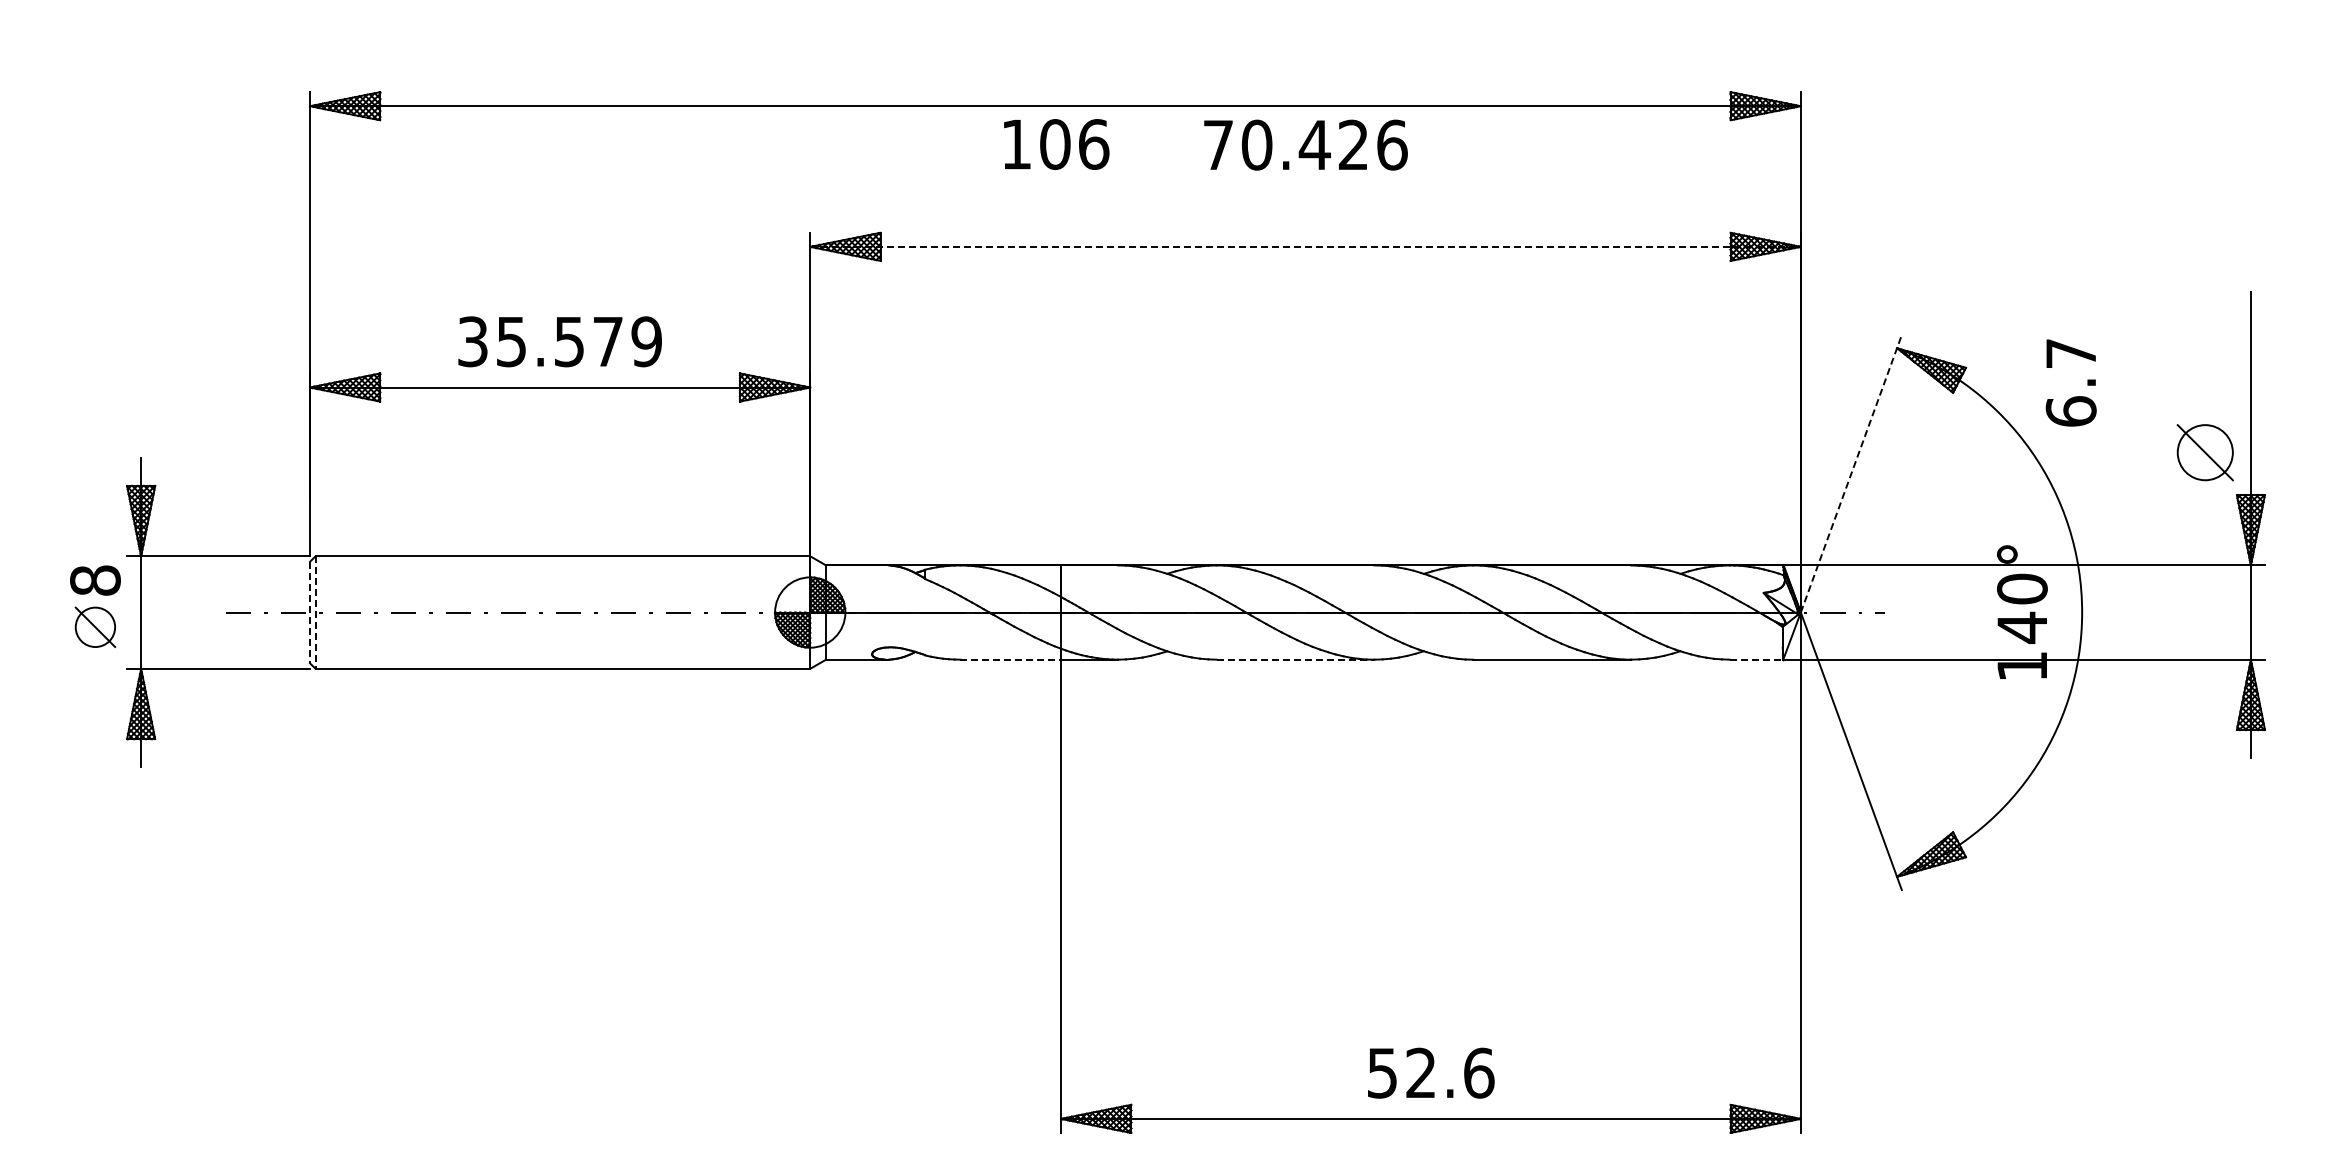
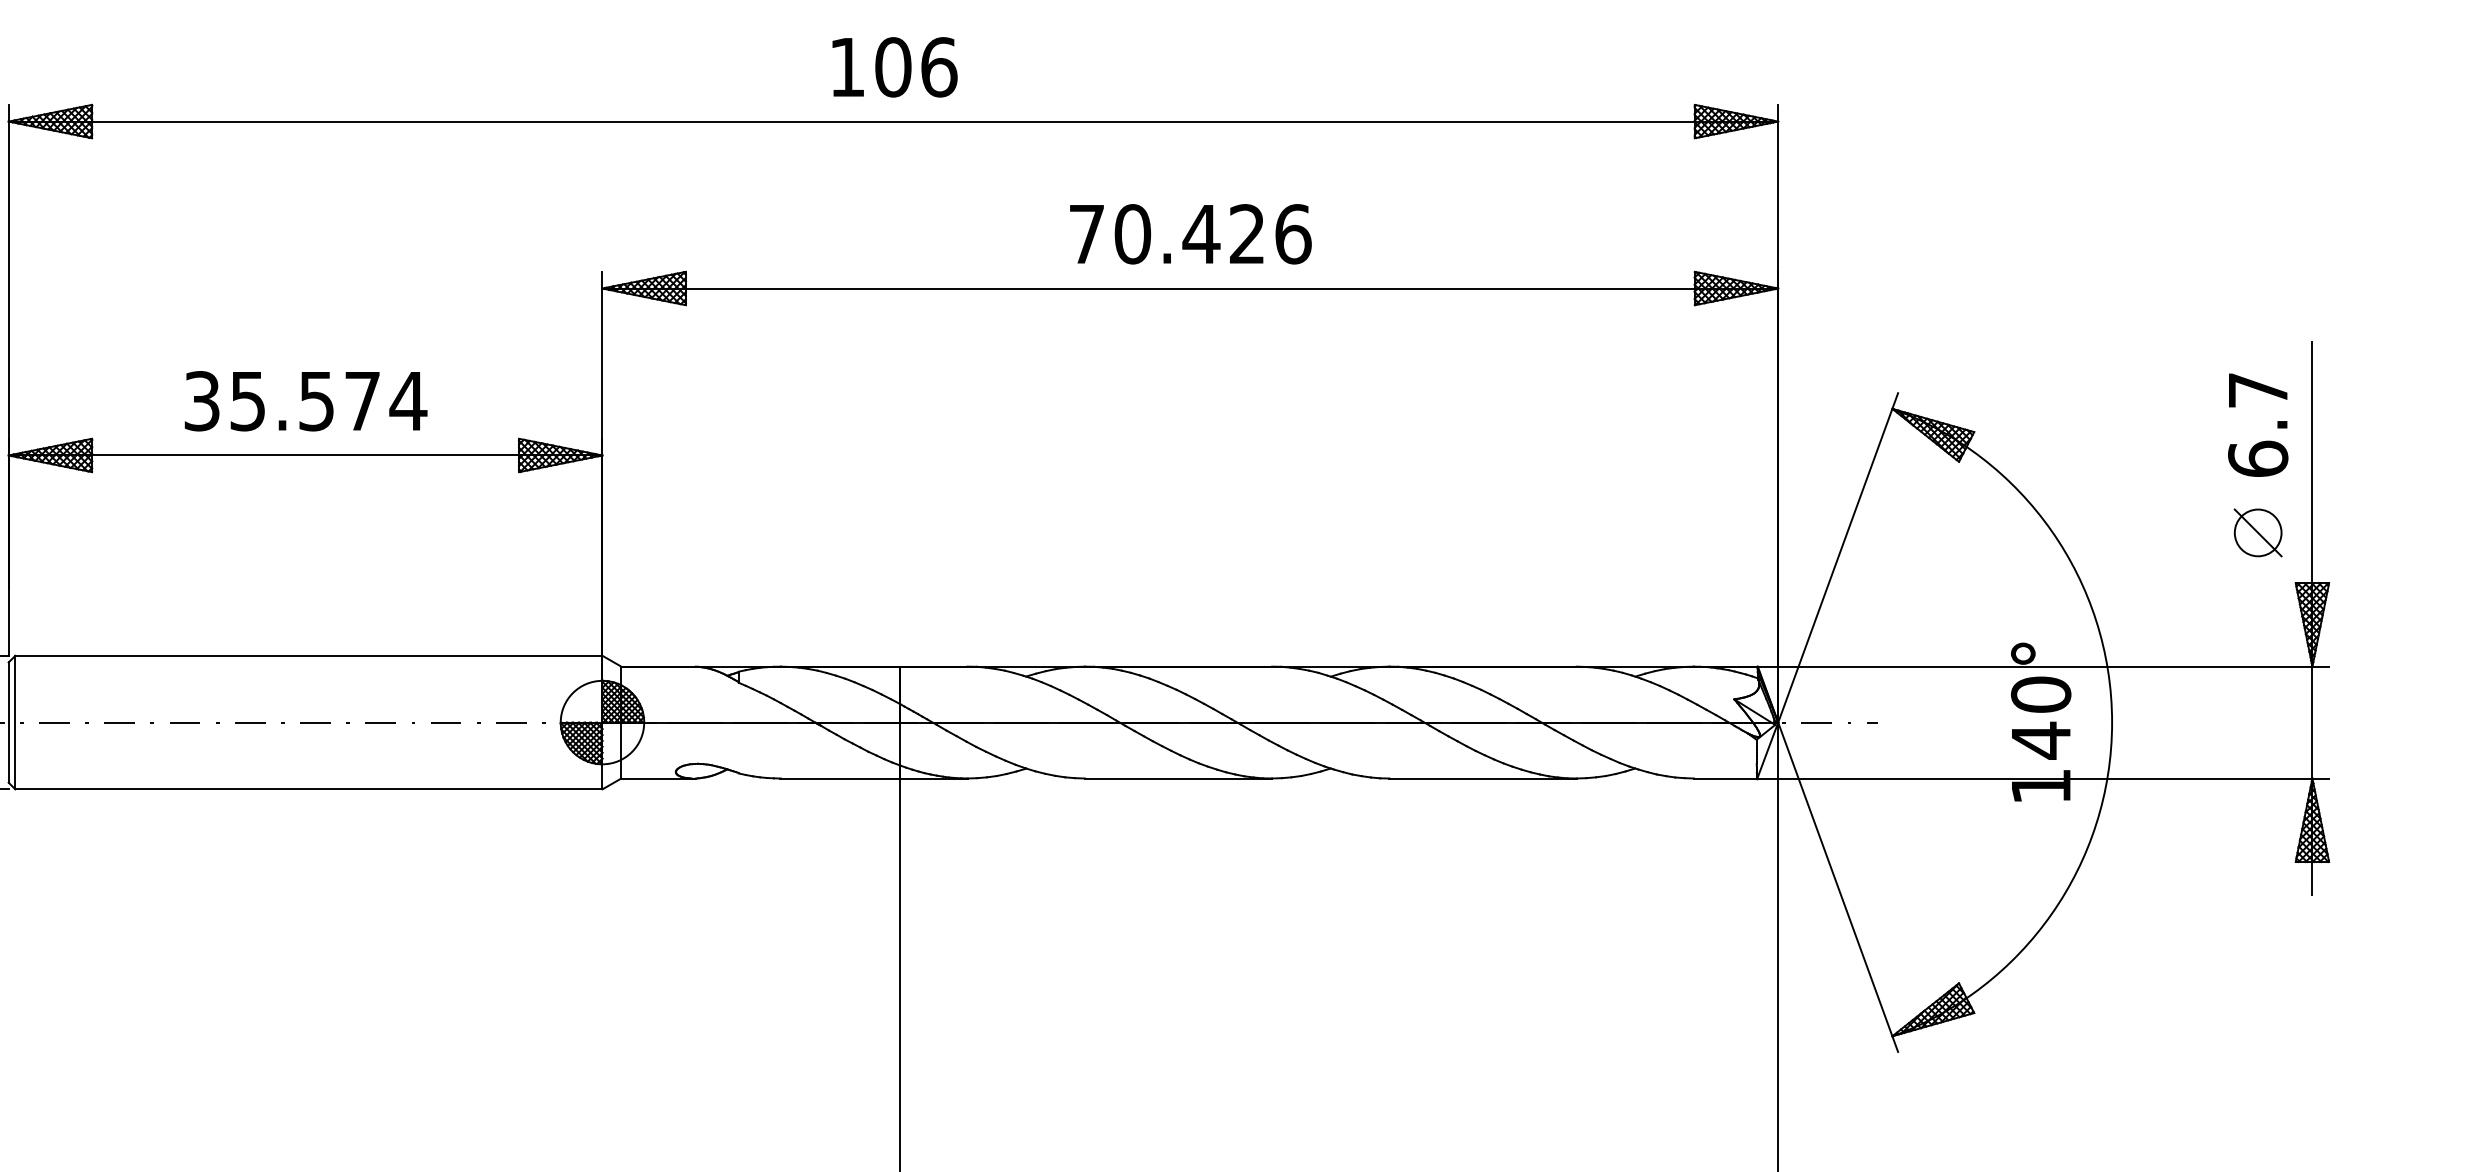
text: (1056, 144) -> (894, 67), moved
text: (1305, 144) -> (1190, 233), moved
line: (1306, 246) -> (1191, 288), dashed -> solid
text: (646, 341) -> (408, 400), 35.579 -> 35.574
text: (2070, 382) -> (2257, 424), moved
part: (2204, 452) -> (2257, 532), size x0.71
line: (1851, 473) -> (1838, 557), dashed -> solid
line: (309, 612) -> (8, 722), dashed -> solid
line: (315, 613) -> (15, 723), dashed -> solid
line: (1011, 659) -> (841, 778), dashed -> solid
line: (1295, 659) -> (1178, 778), dashed -> solid
line: (1756, 659) -> (1725, 778), dashed -> solid

